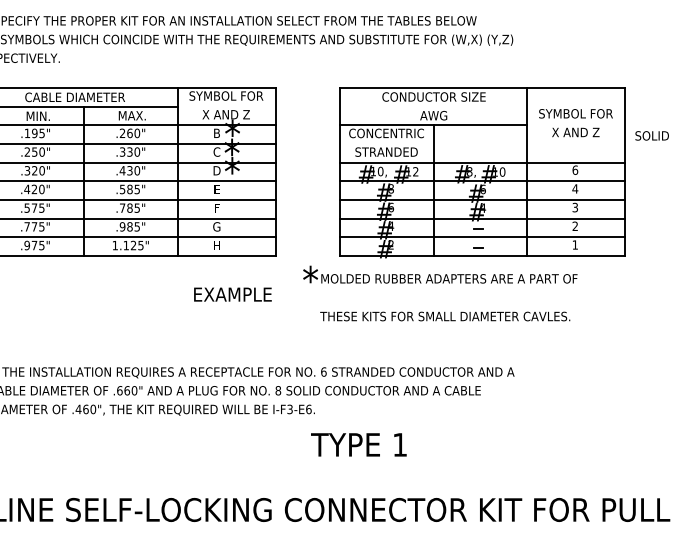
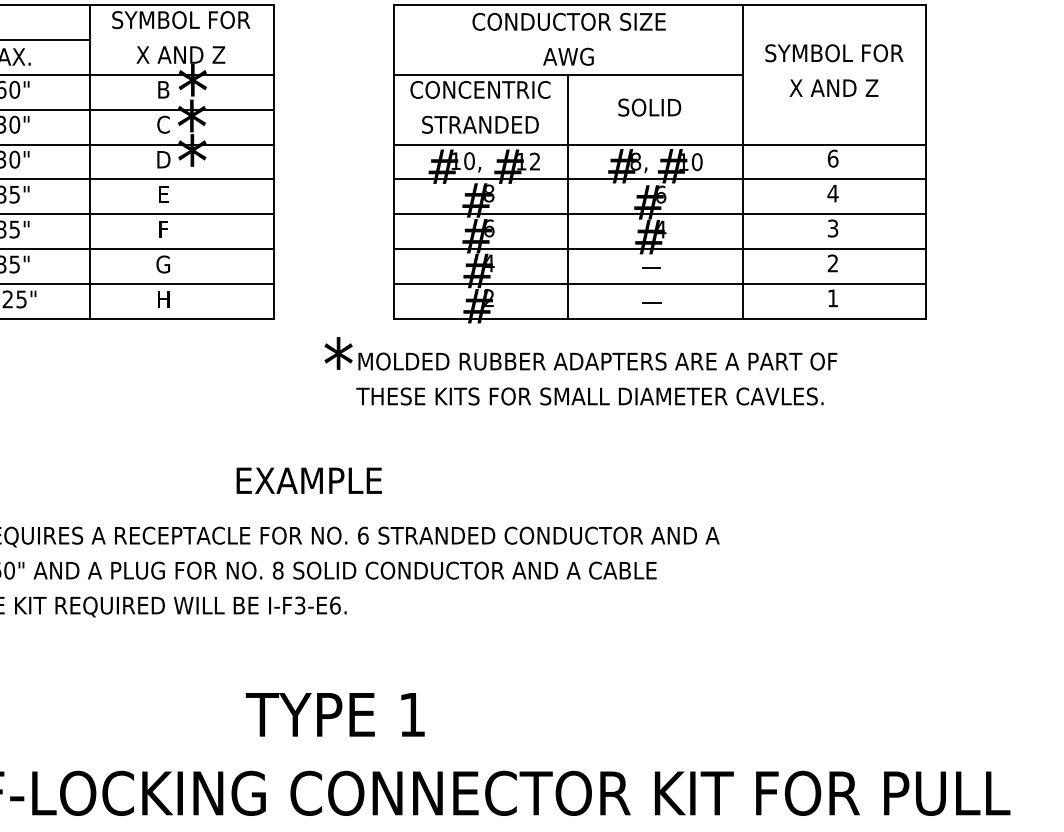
text: (651, 135) -> (648, 106), moved
text: (232, 294) -> (308, 480), moved
text: (445, 316) -> (590, 396), moved
text: (358, 444) -> (334, 714), moved

